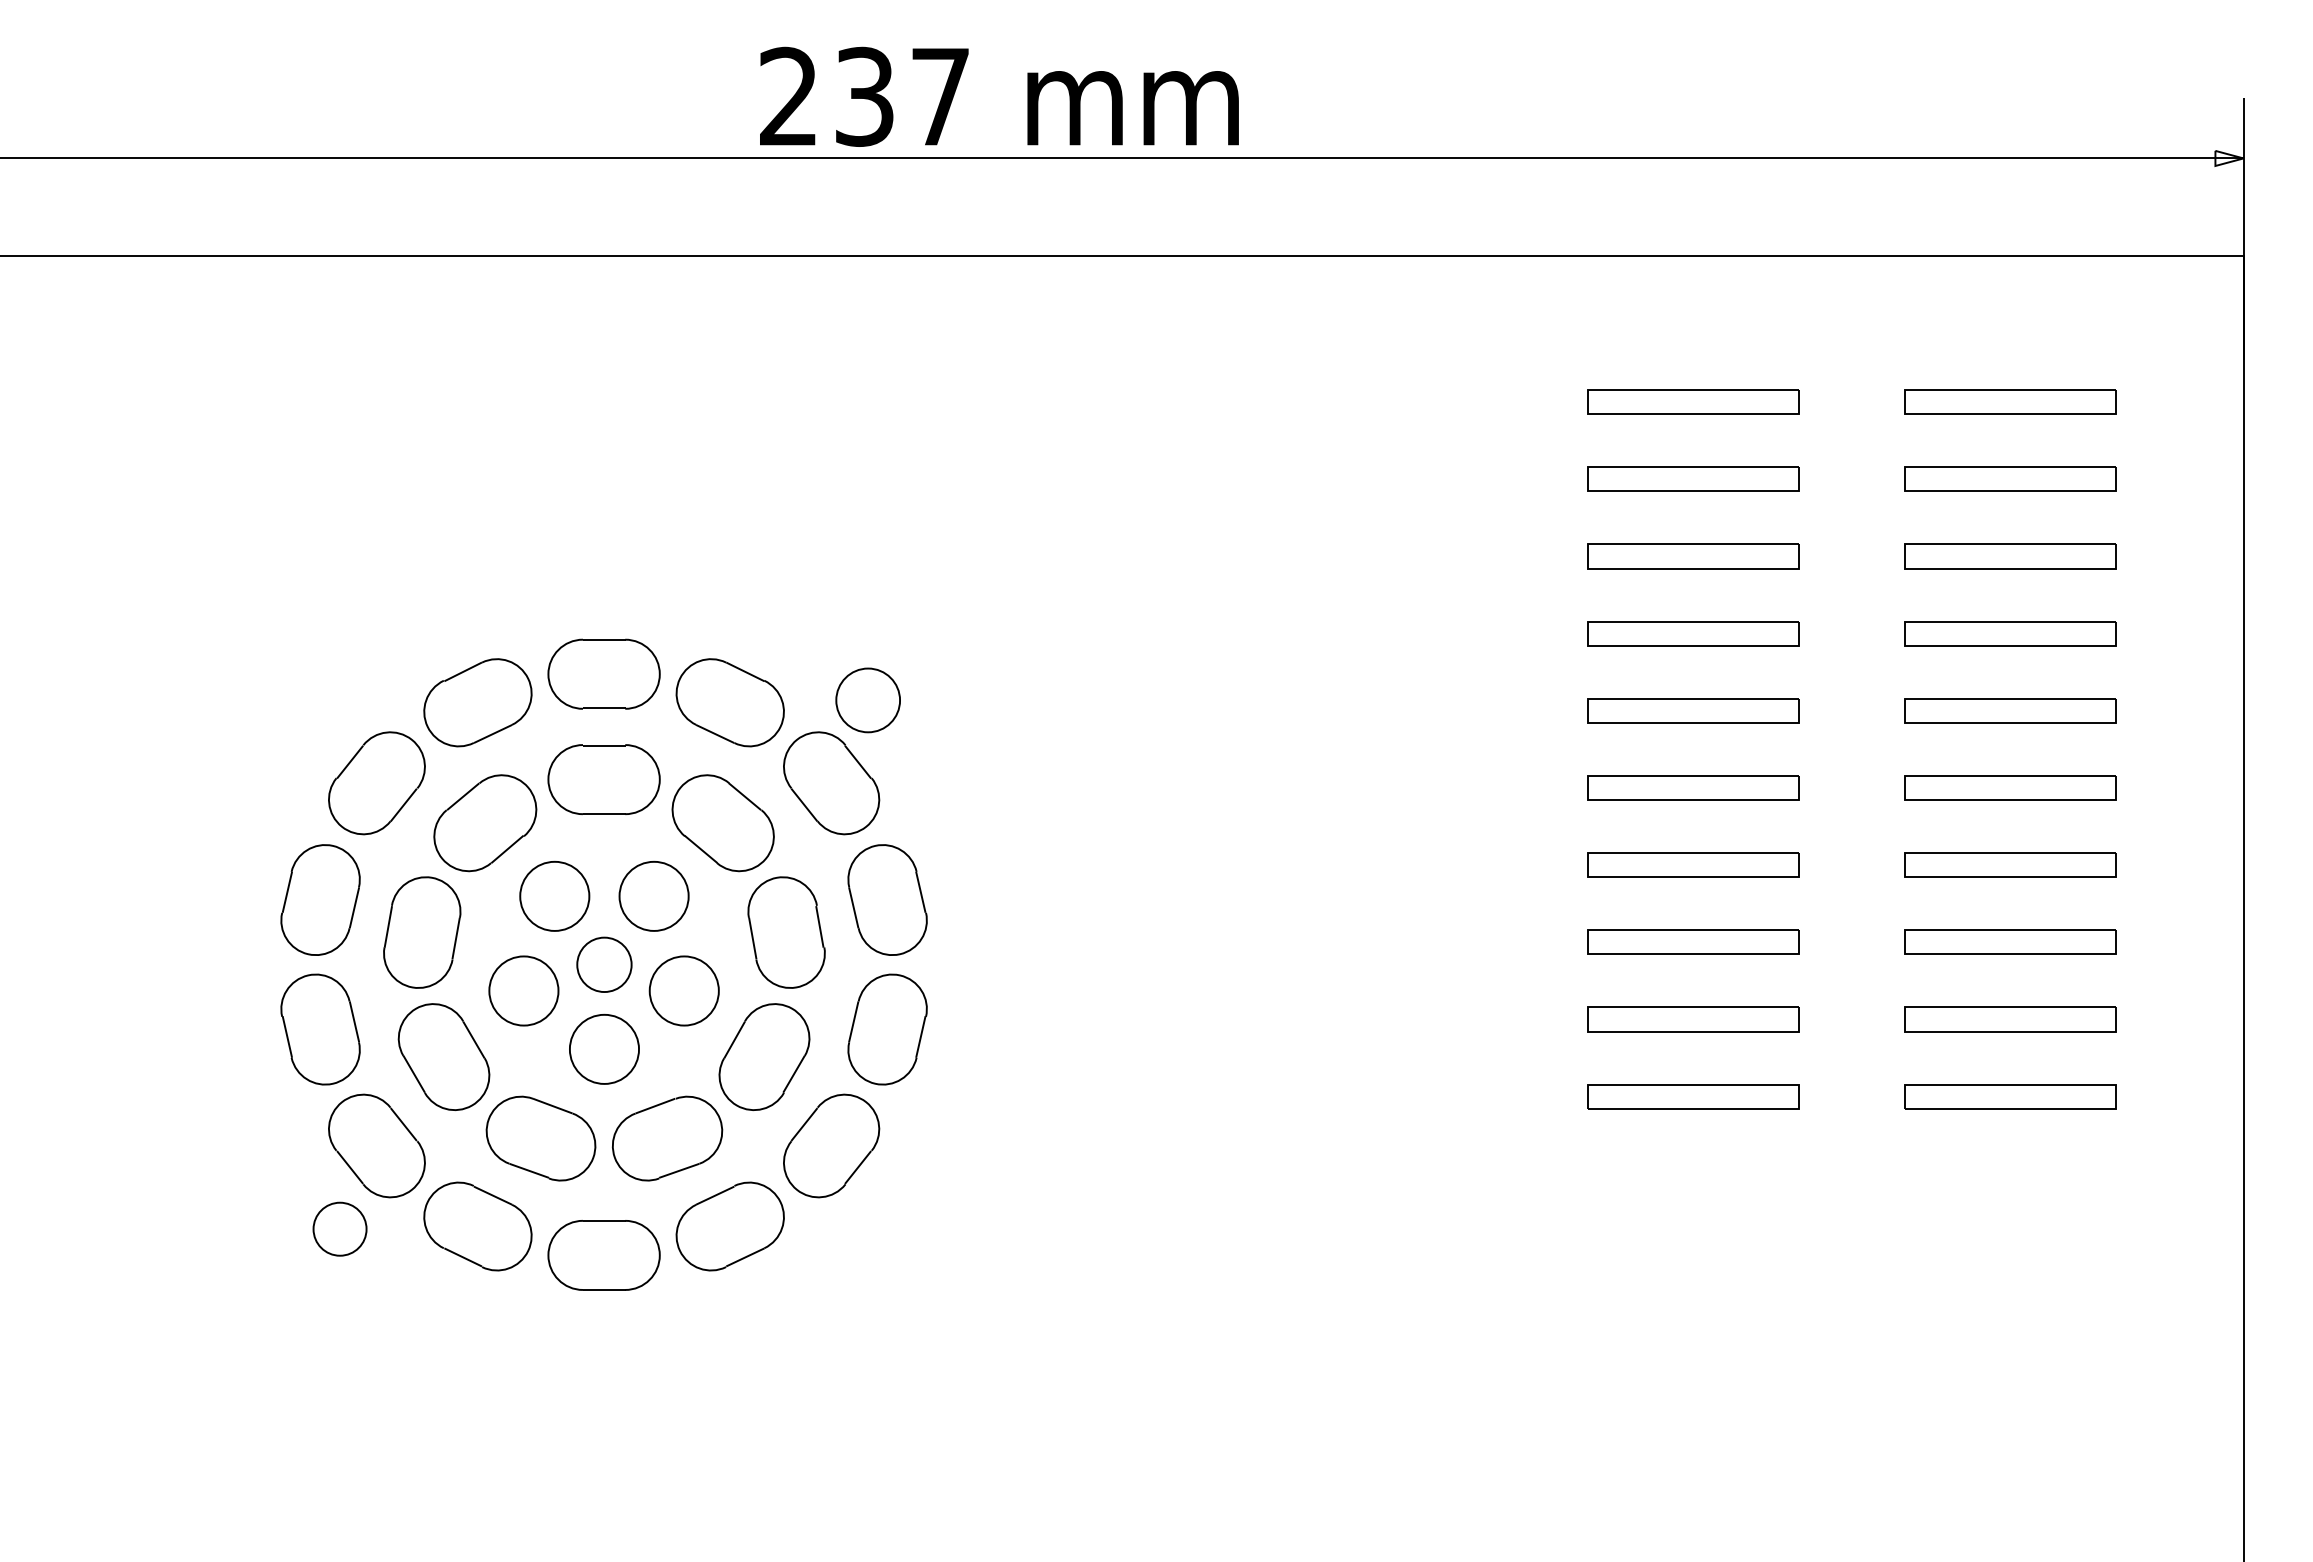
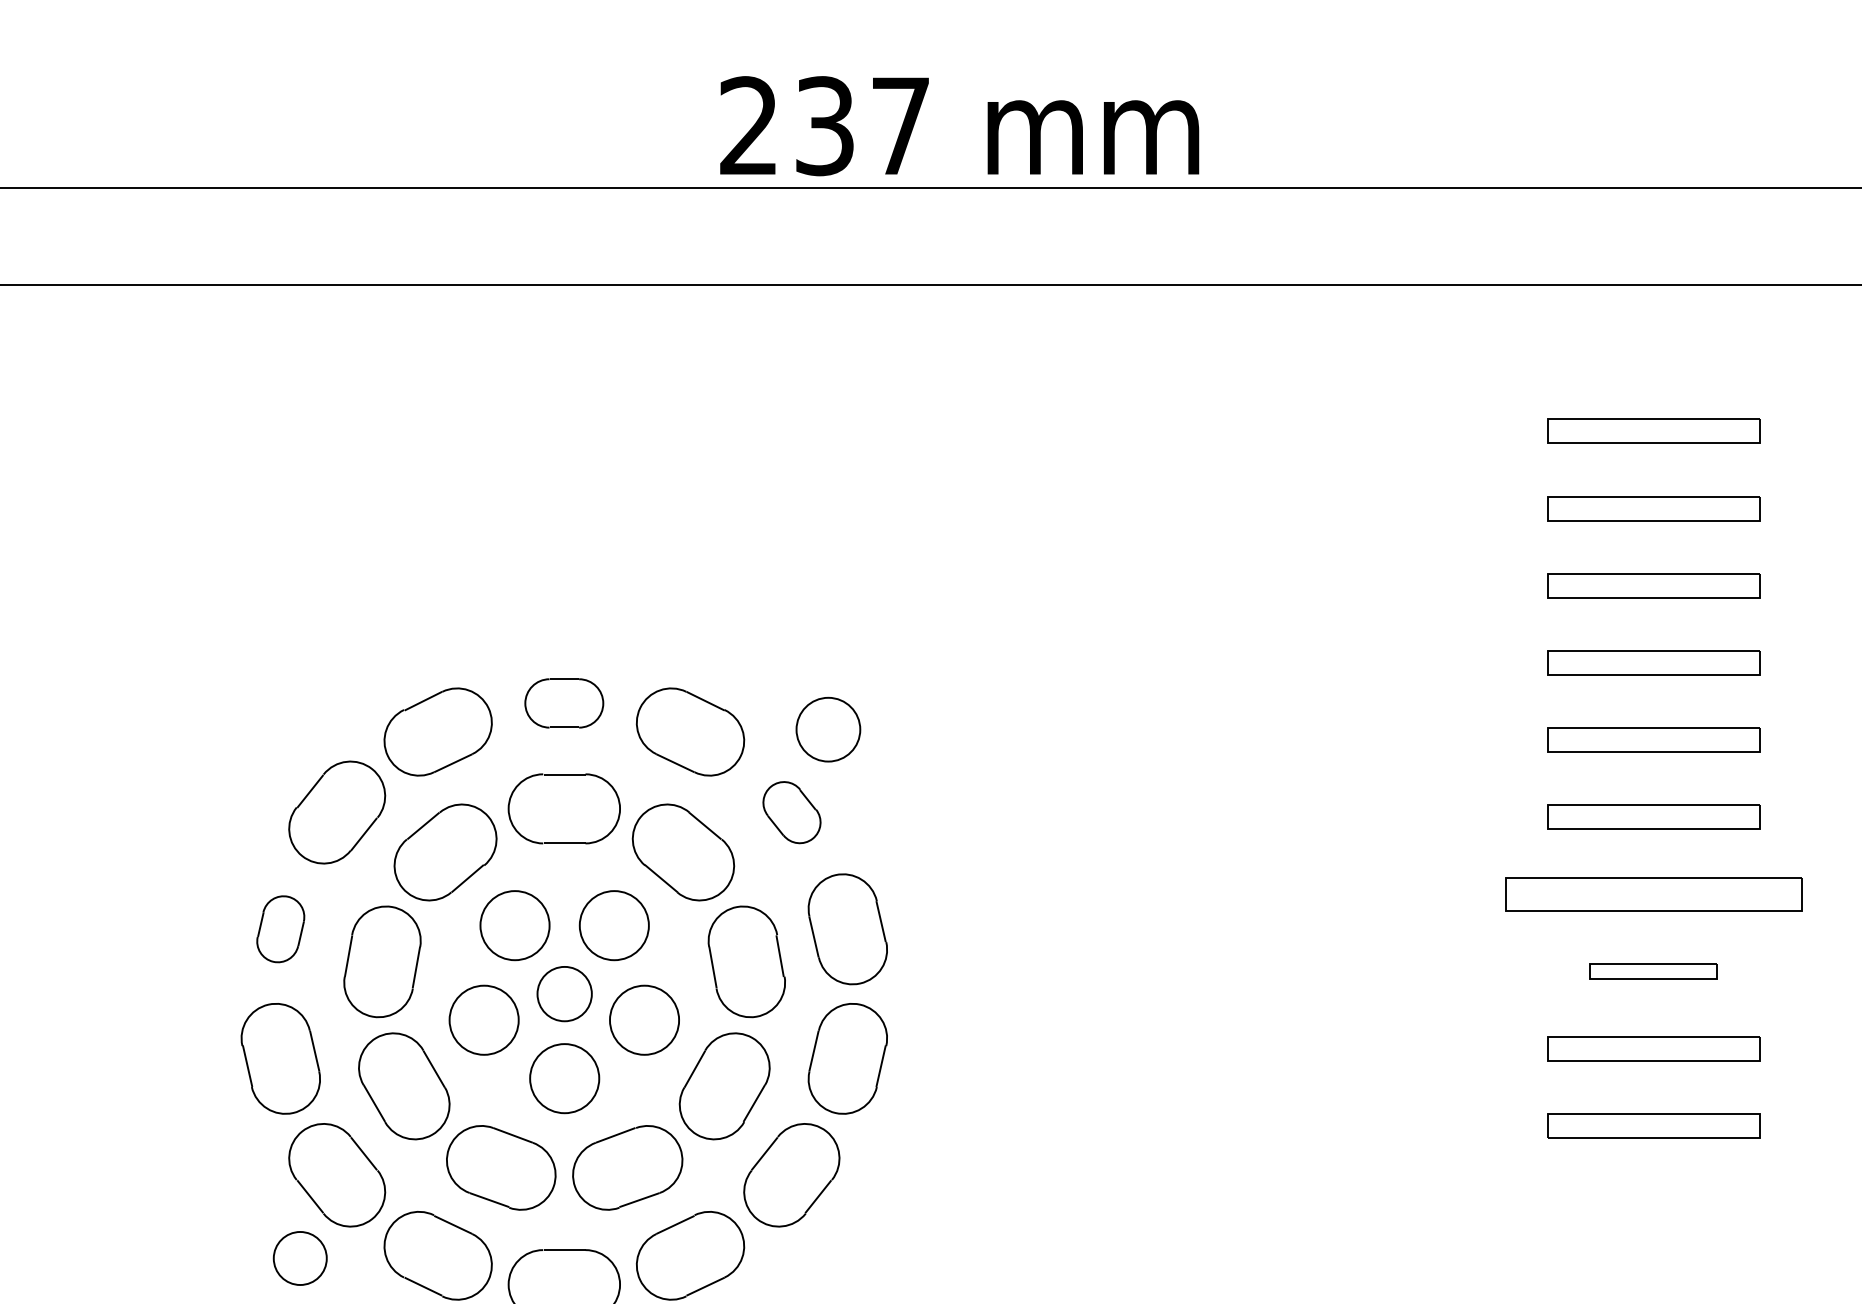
part: (603, 673) -> (563, 702), size x0.7
part: (831, 783) -> (791, 812), size x0.6
part: (1693, 864) -> (1653, 893), size x1.4
part: (320, 899) -> (280, 928), size x0.6
part: (1693, 941) -> (1653, 970), size x0.6

